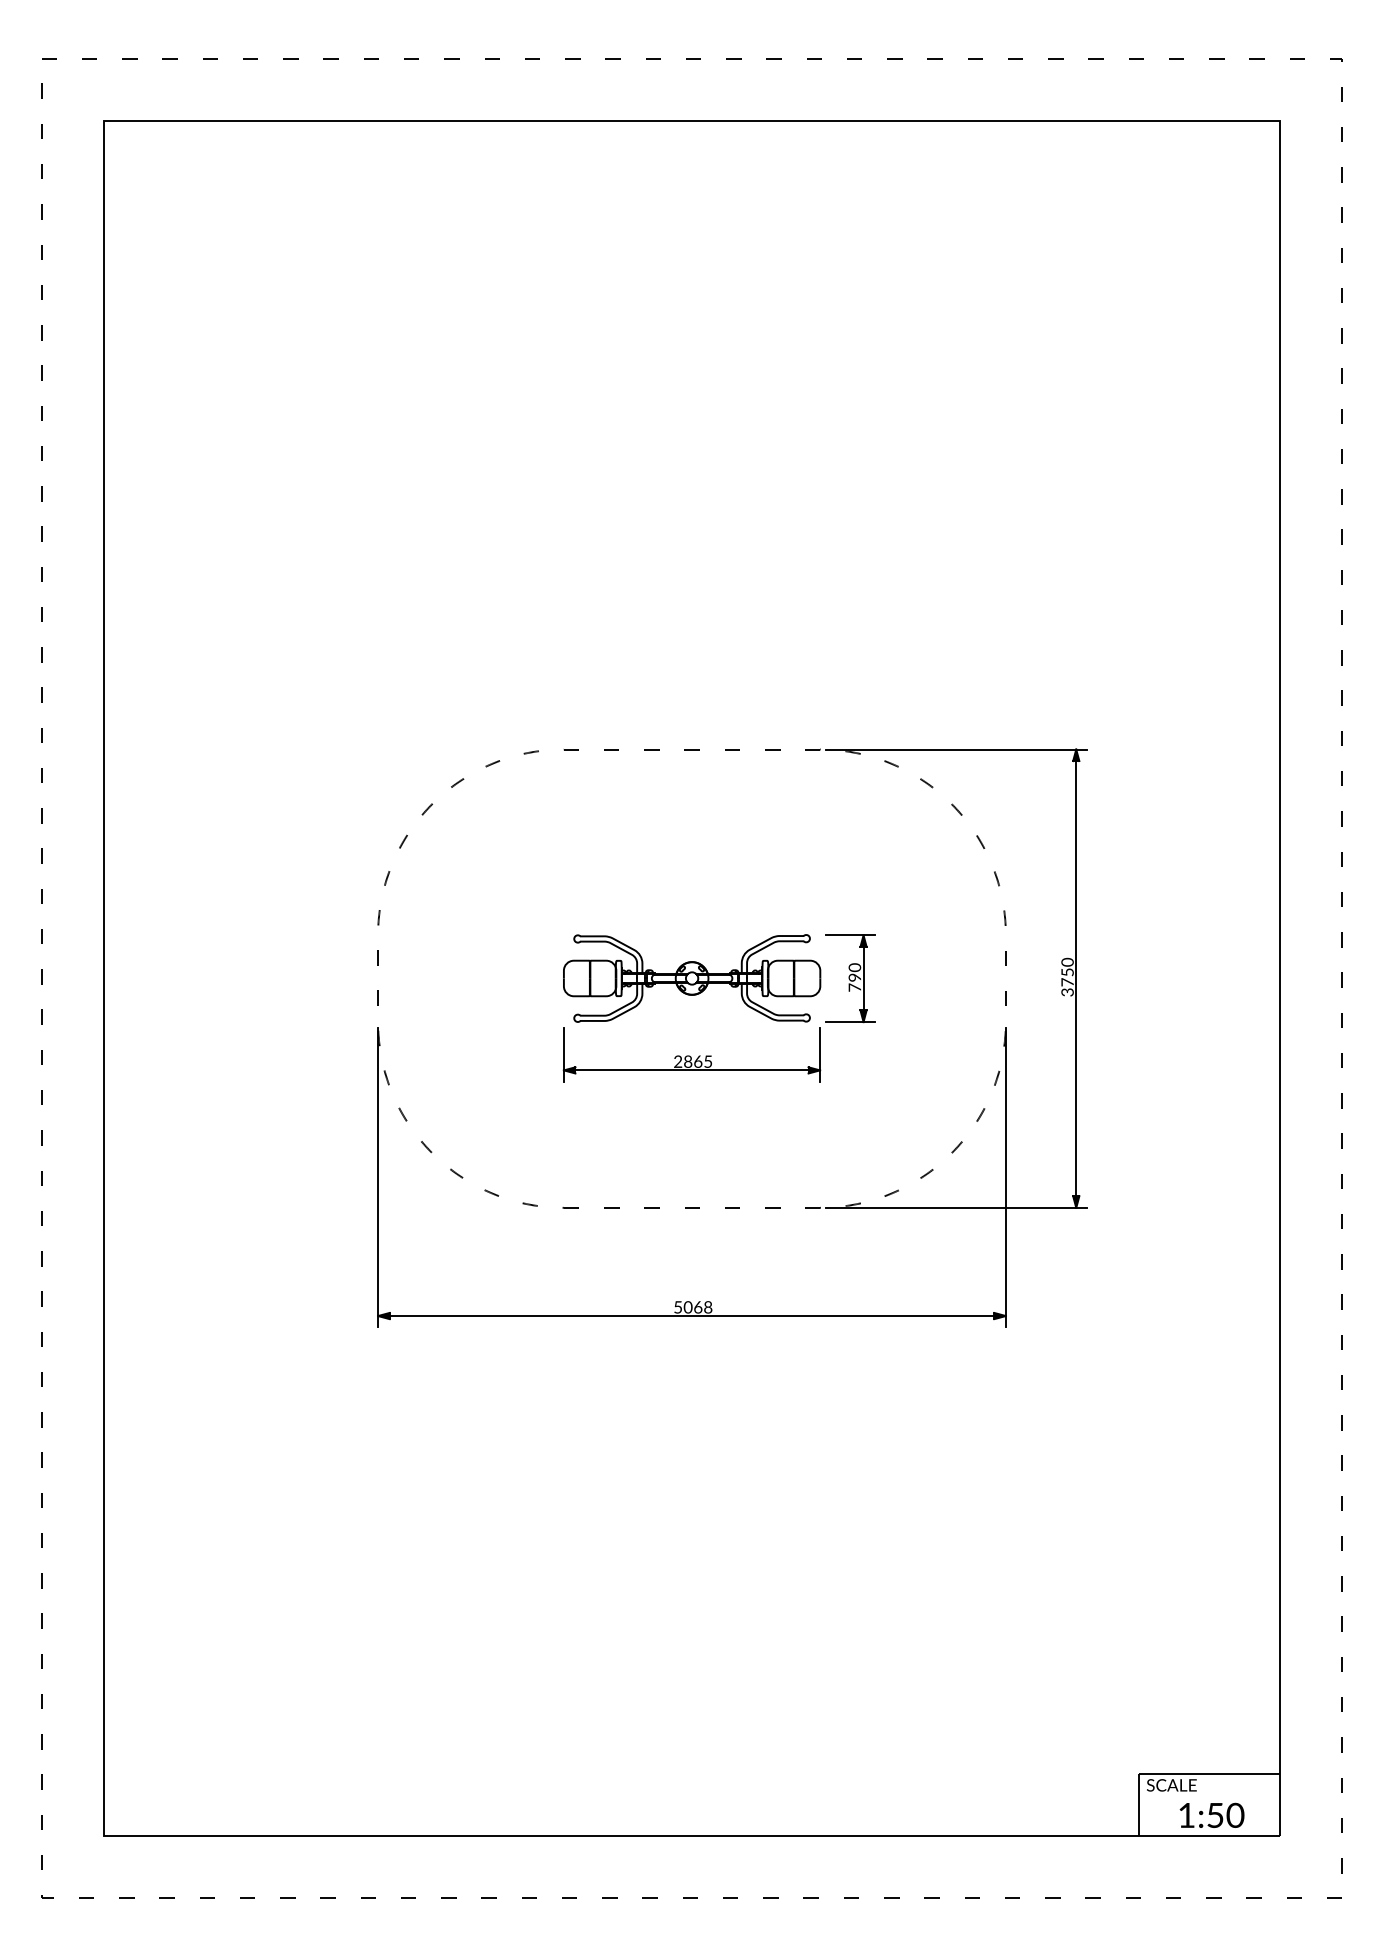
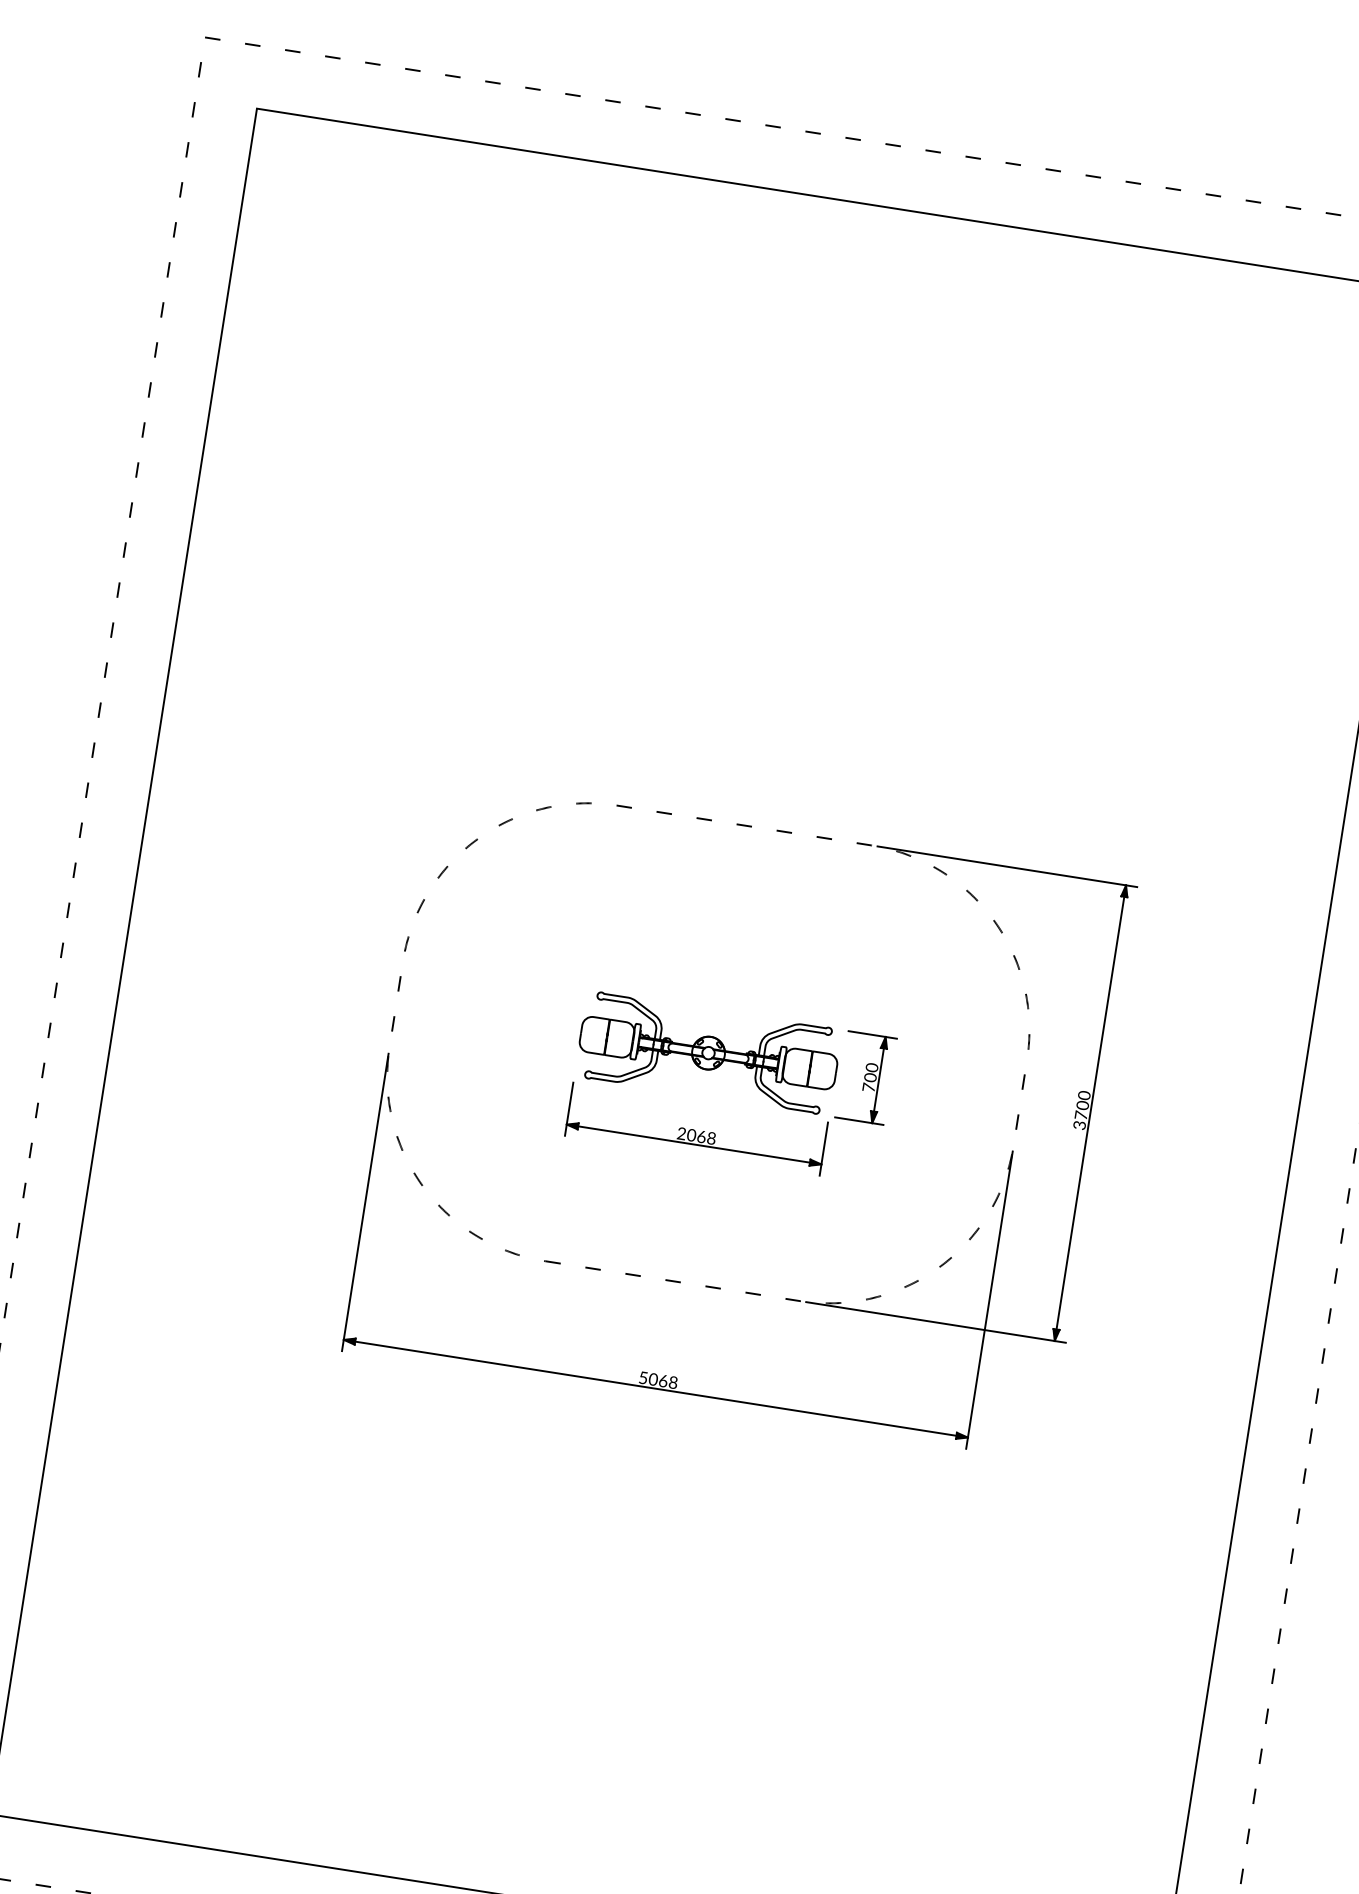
text: (1067, 971) -> (1082, 1104), 3750 -> 3700
text: (855, 977) -> (871, 1077), 790 -> 700
text: (697, 1061) -> (700, 1136), 2865 -> 2068

